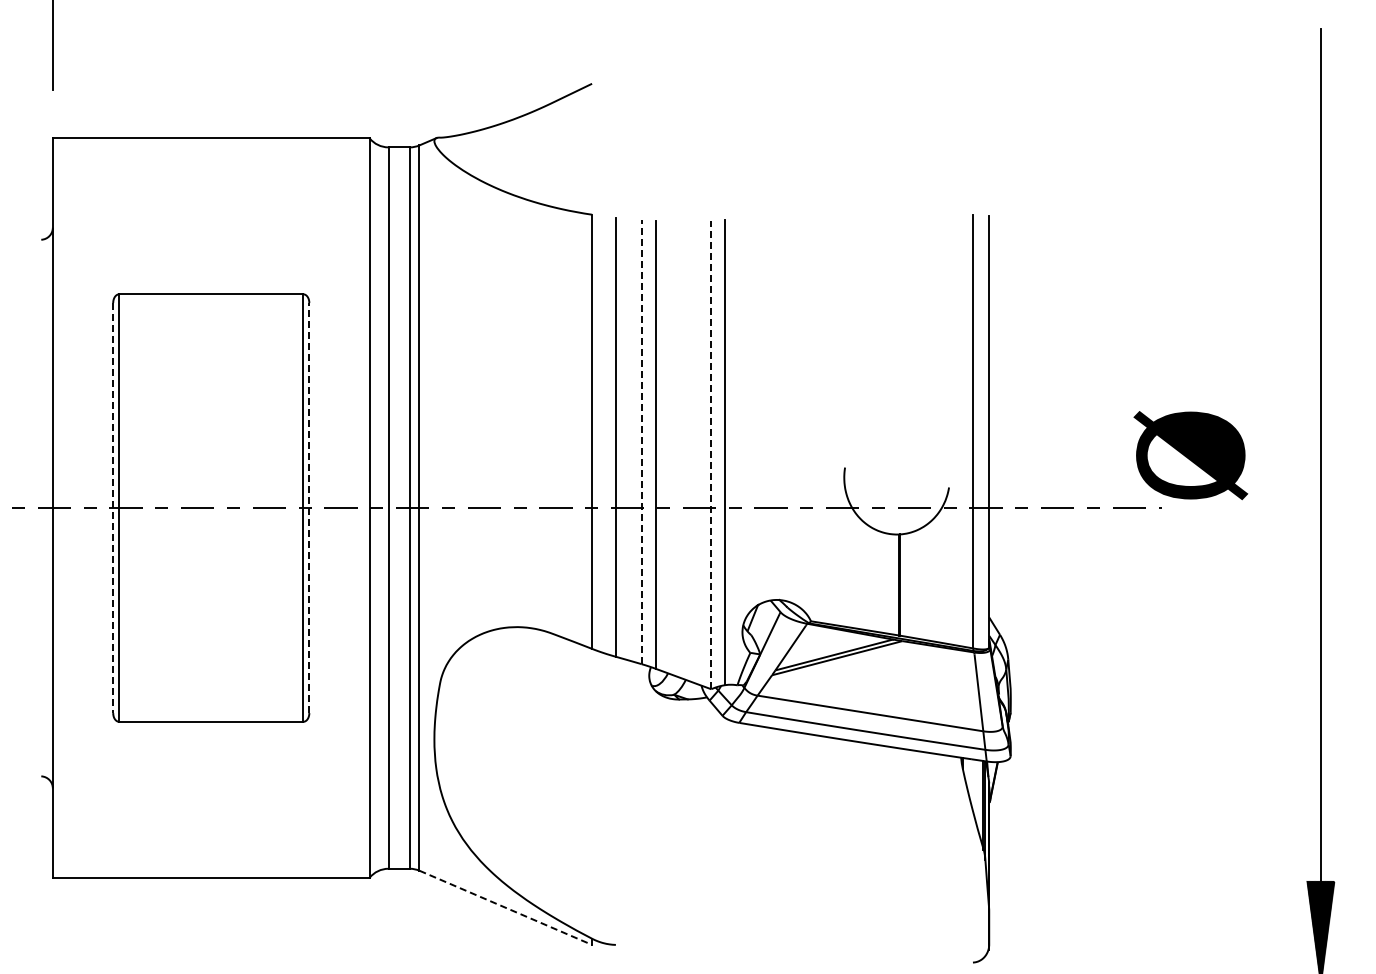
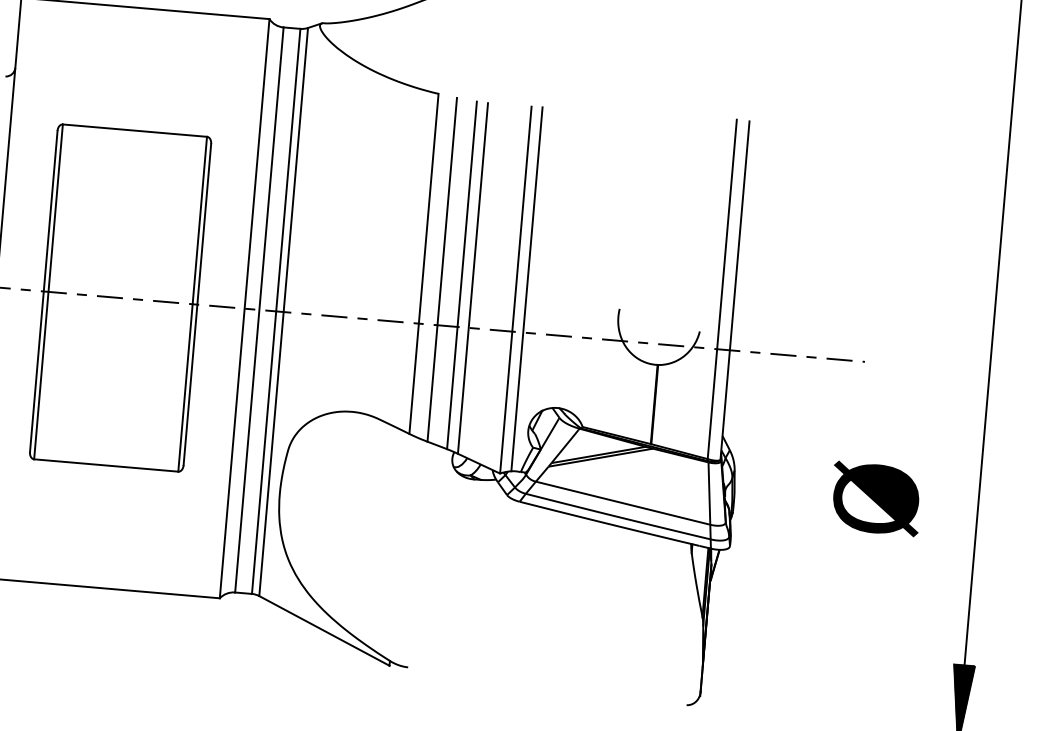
line: (641, 442) -> (461, 275), dashed -> solid
line: (711, 454) -> (515, 289), dashed -> solid
text: (1190, 455) -> (875, 498), moved
line: (113, 508) -> (43, 291), dashed -> solid
line: (309, 508) -> (197, 304), dashed -> solid
line: (505, 907) -> (324, 630), dashed -> solid

